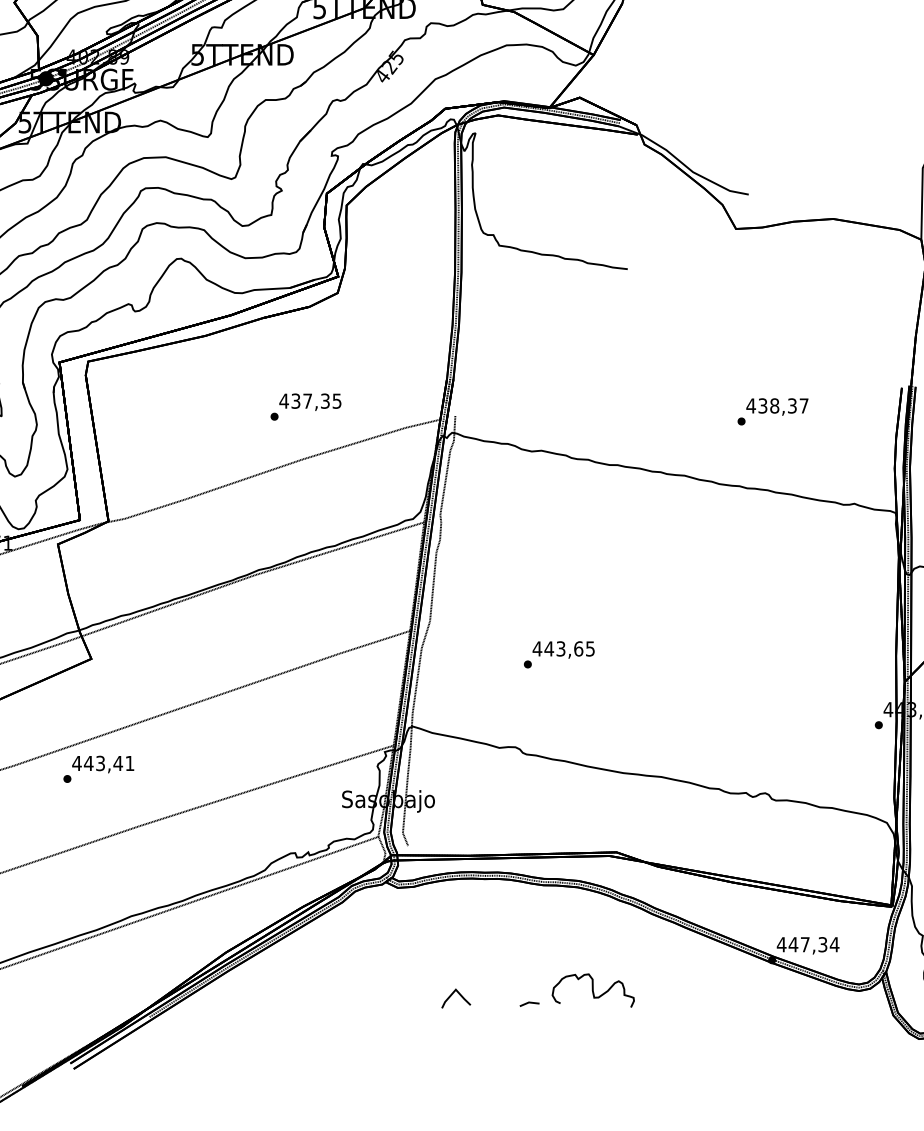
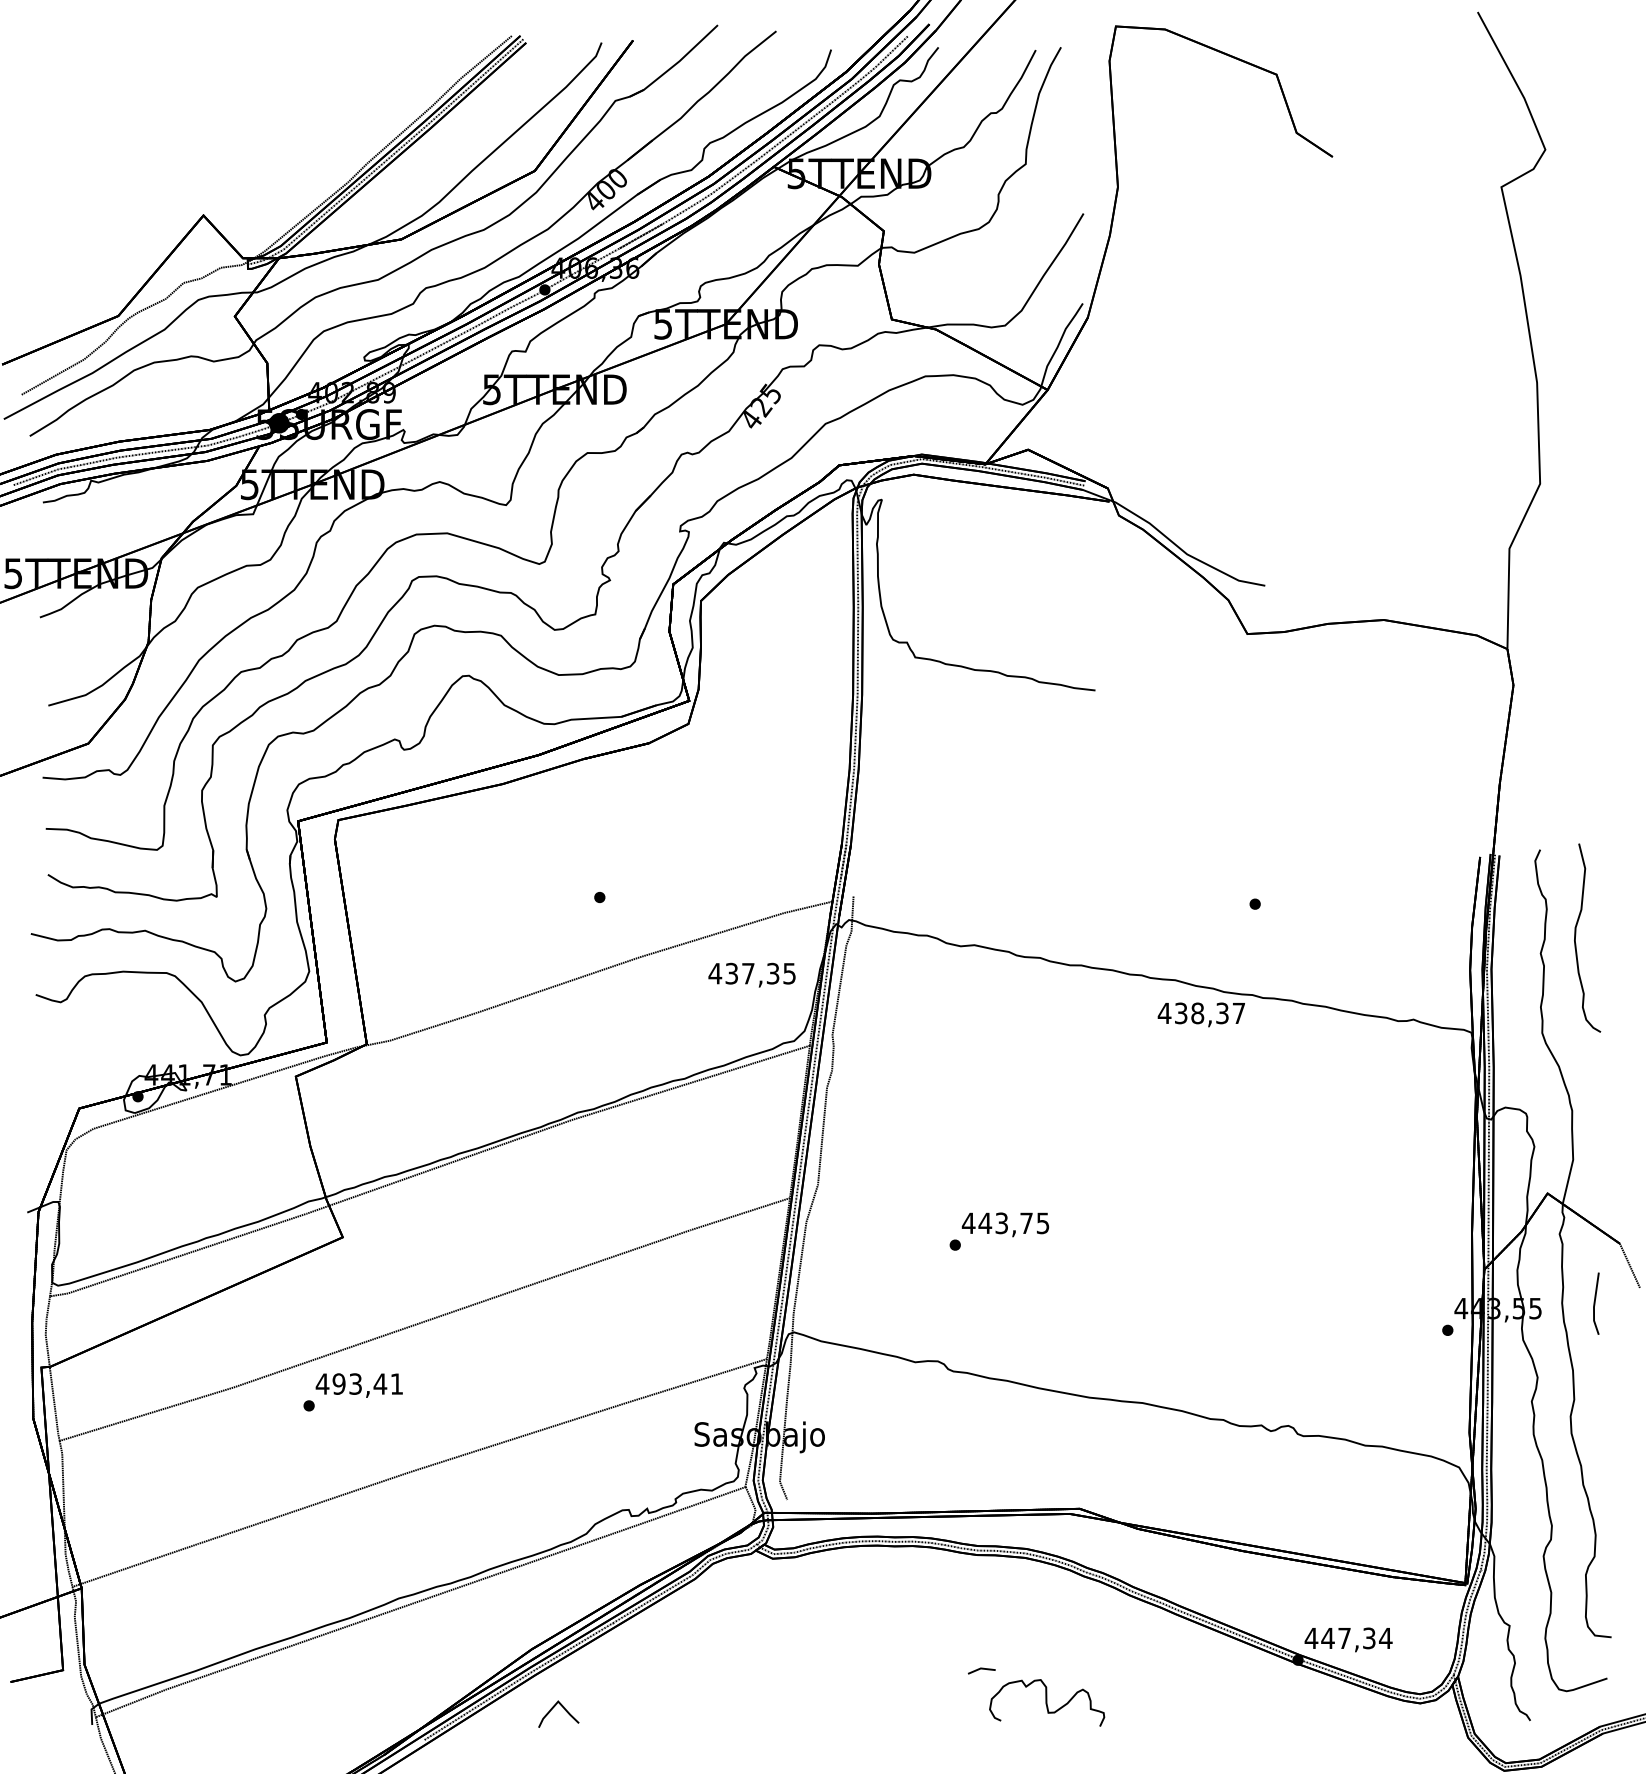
text: (309, 401) -> (751, 974), moved
text: (776, 406) -> (1200, 1014), moved
text: (578, 649) -> (1026, 1223), 443,65 -> 443,75
text: (88, 763) -> (338, 1383), 443,41 -> 493,41
line: (452, 994) -> (553, 1708), moved
line: (529, 1003) -> (981, 1669), moved

